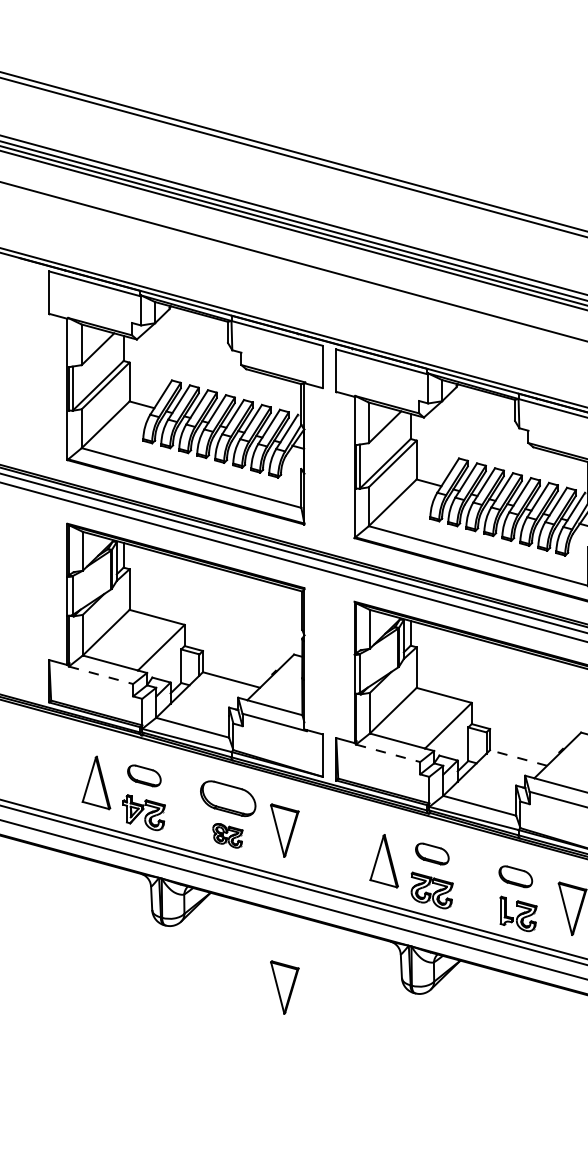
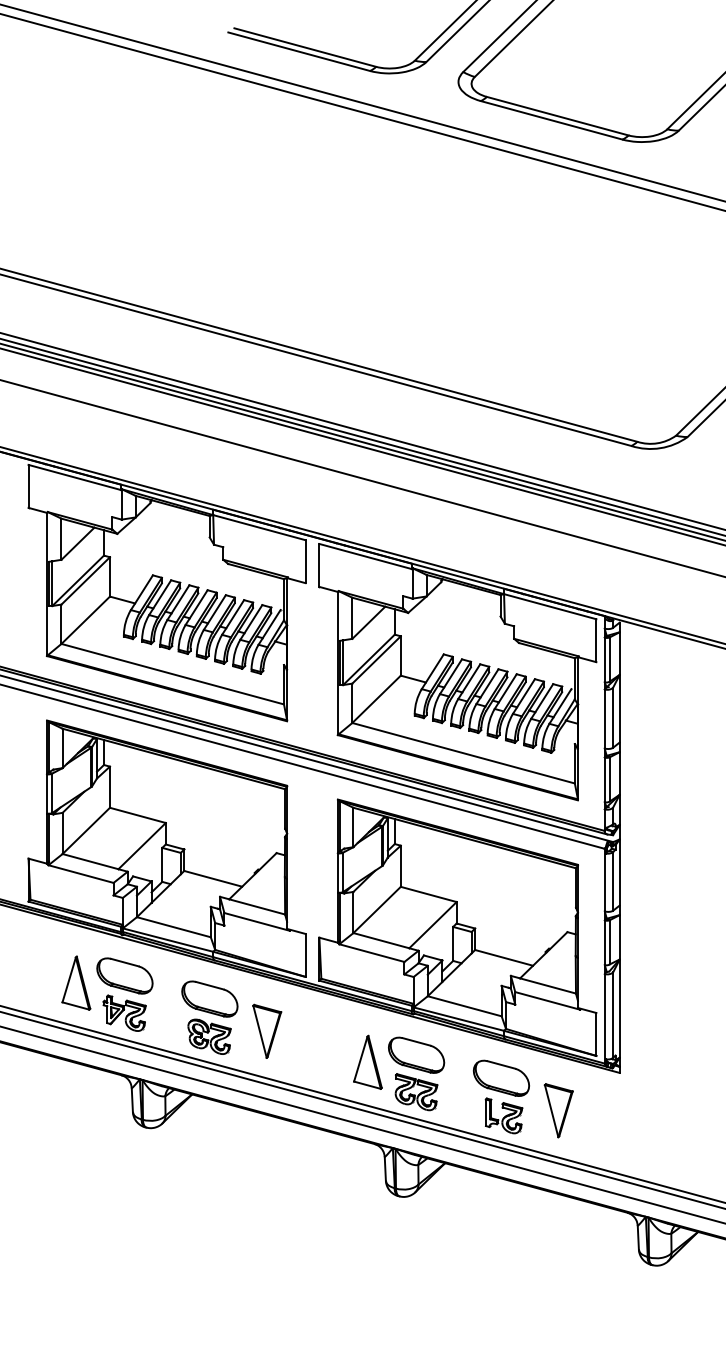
line: (101, 675) -> (81, 874), dashed -> solid
line: (387, 753) -> (371, 953), dashed -> solid
line: (517, 757) -> (503, 957), dashed -> solid
part: (143, 775) -> (124, 975), size x1.67
part: (227, 835) -> (209, 1036), size x1.43
part: (432, 853) -> (416, 1054), size x1.67
part: (515, 876) -> (500, 1077), size x1.67
part: (285, 986) -> (267, 1189), removed

